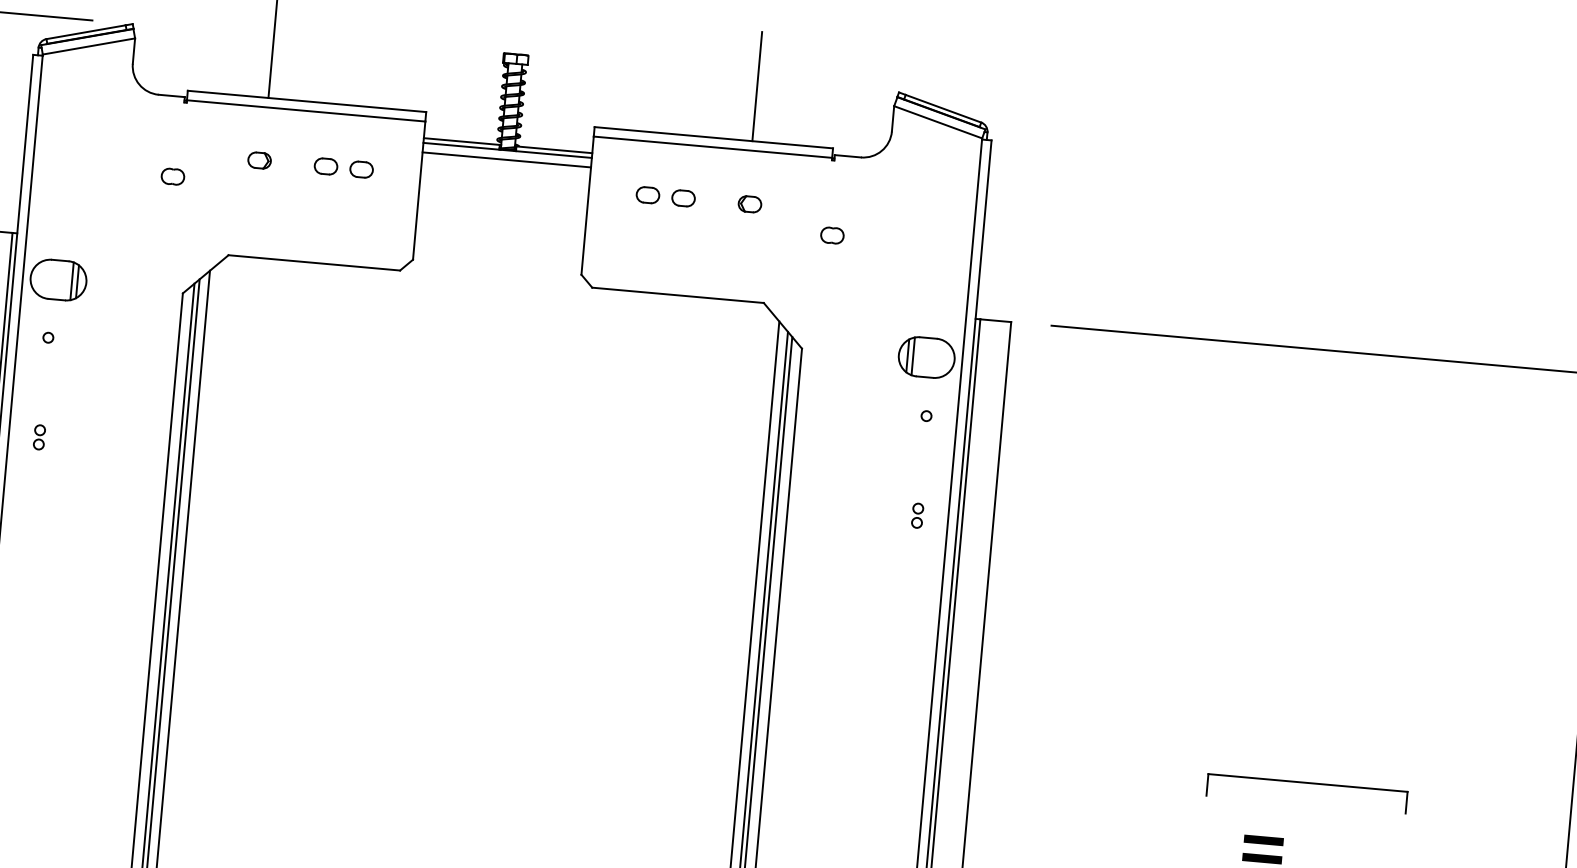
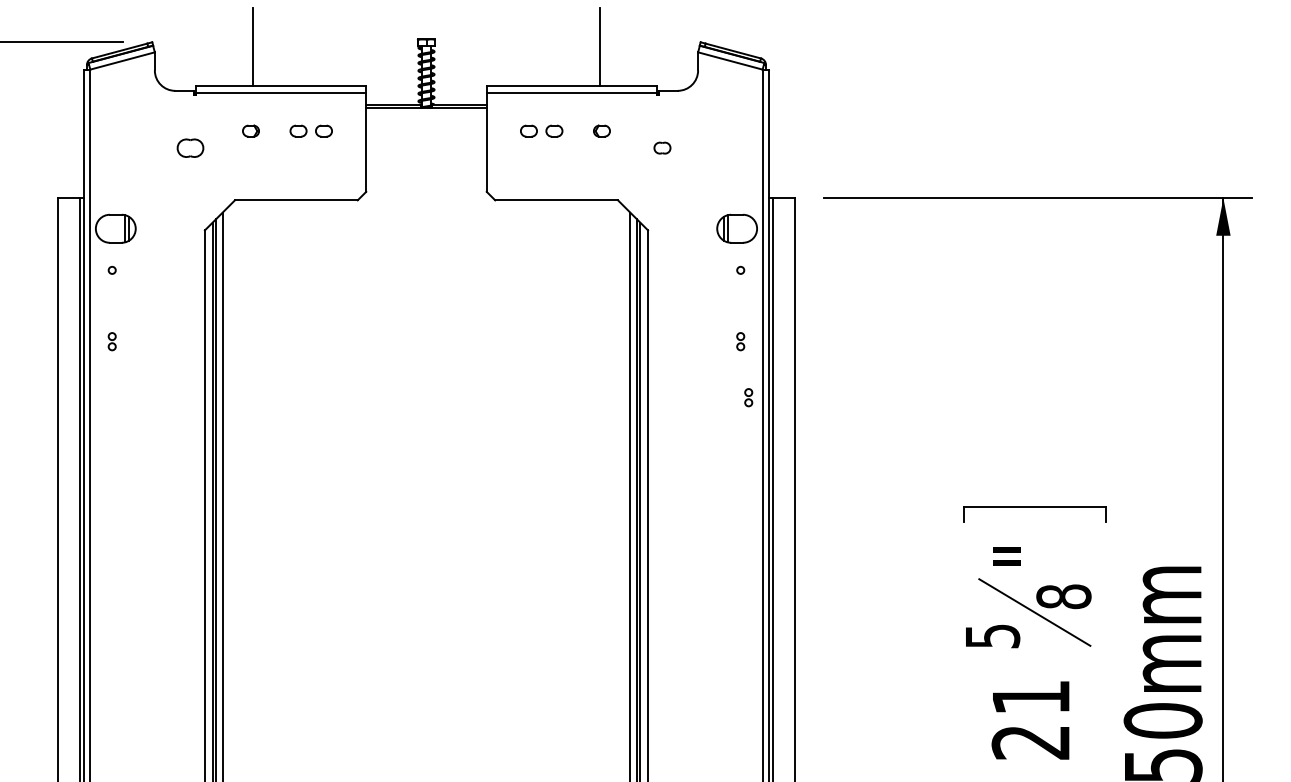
line: (506, 160) -> (426, 115), removed
part: (173, 175) -> (190, 147), size x1.6
part: (921, 594) -> (748, 397), added

